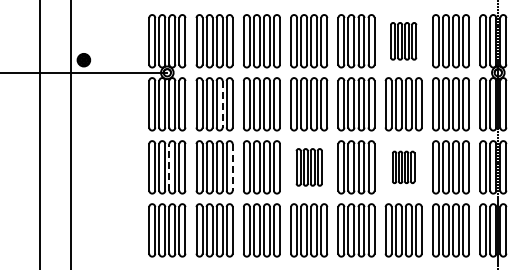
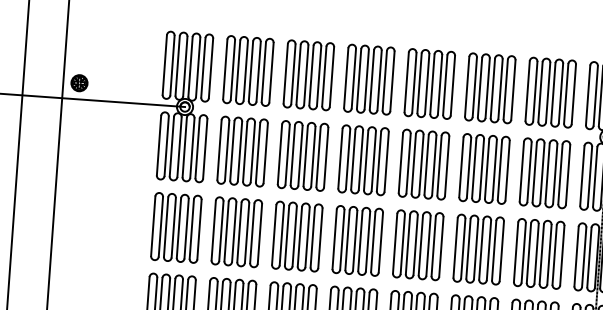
part: (403, 41) -> (489, 88), size x1.43
line: (222, 104) -> (252, 152), dashed -> solid
line: (169, 166) -> (179, 227), dashed -> solid
line: (232, 167) -> (259, 234), dashed -> solid
part: (309, 167) -> (358, 241), size x1.43
part: (403, 167) -> (478, 249), size x1.67

